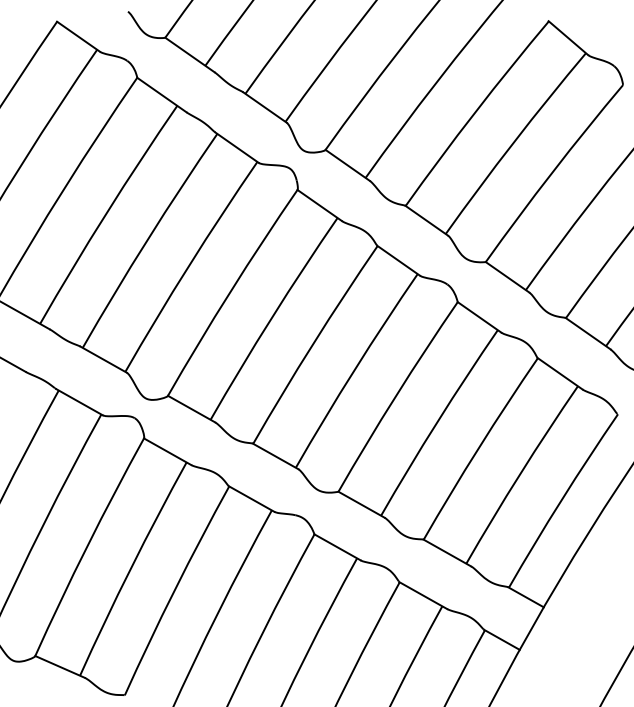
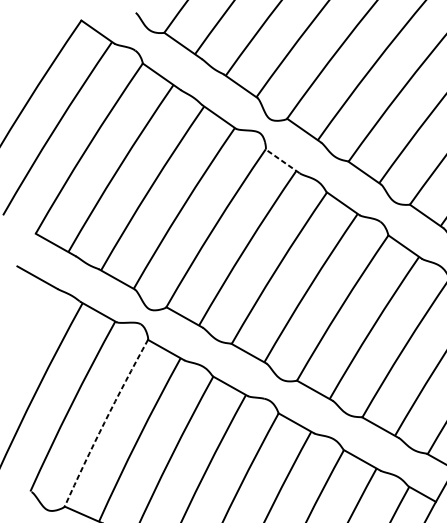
line: (319, 205) -> (282, 161), solid -> dashed
arc: (87, 546) -> (104, 422), solid -> dashed

